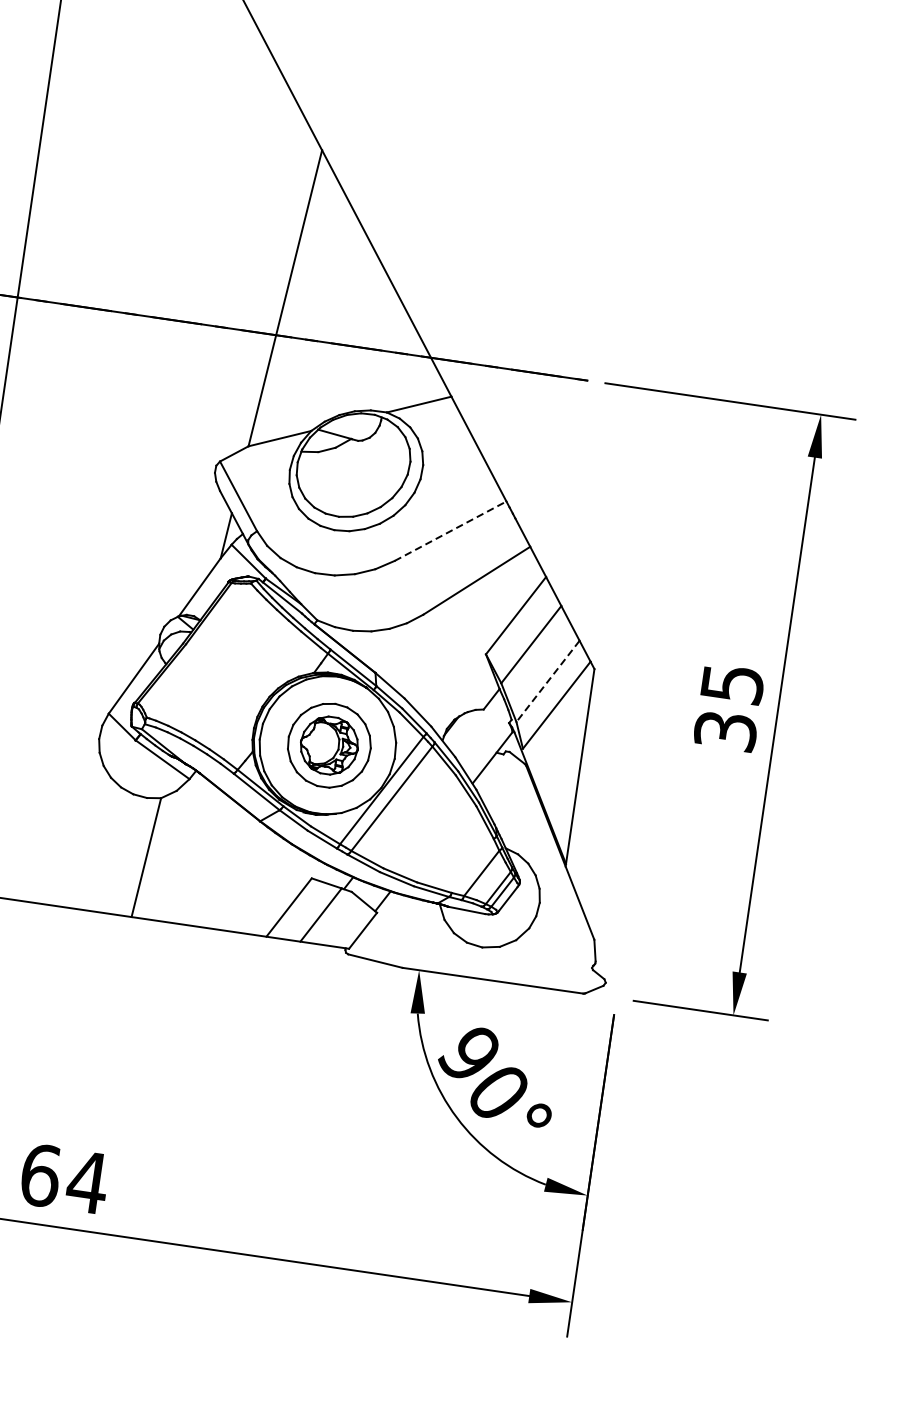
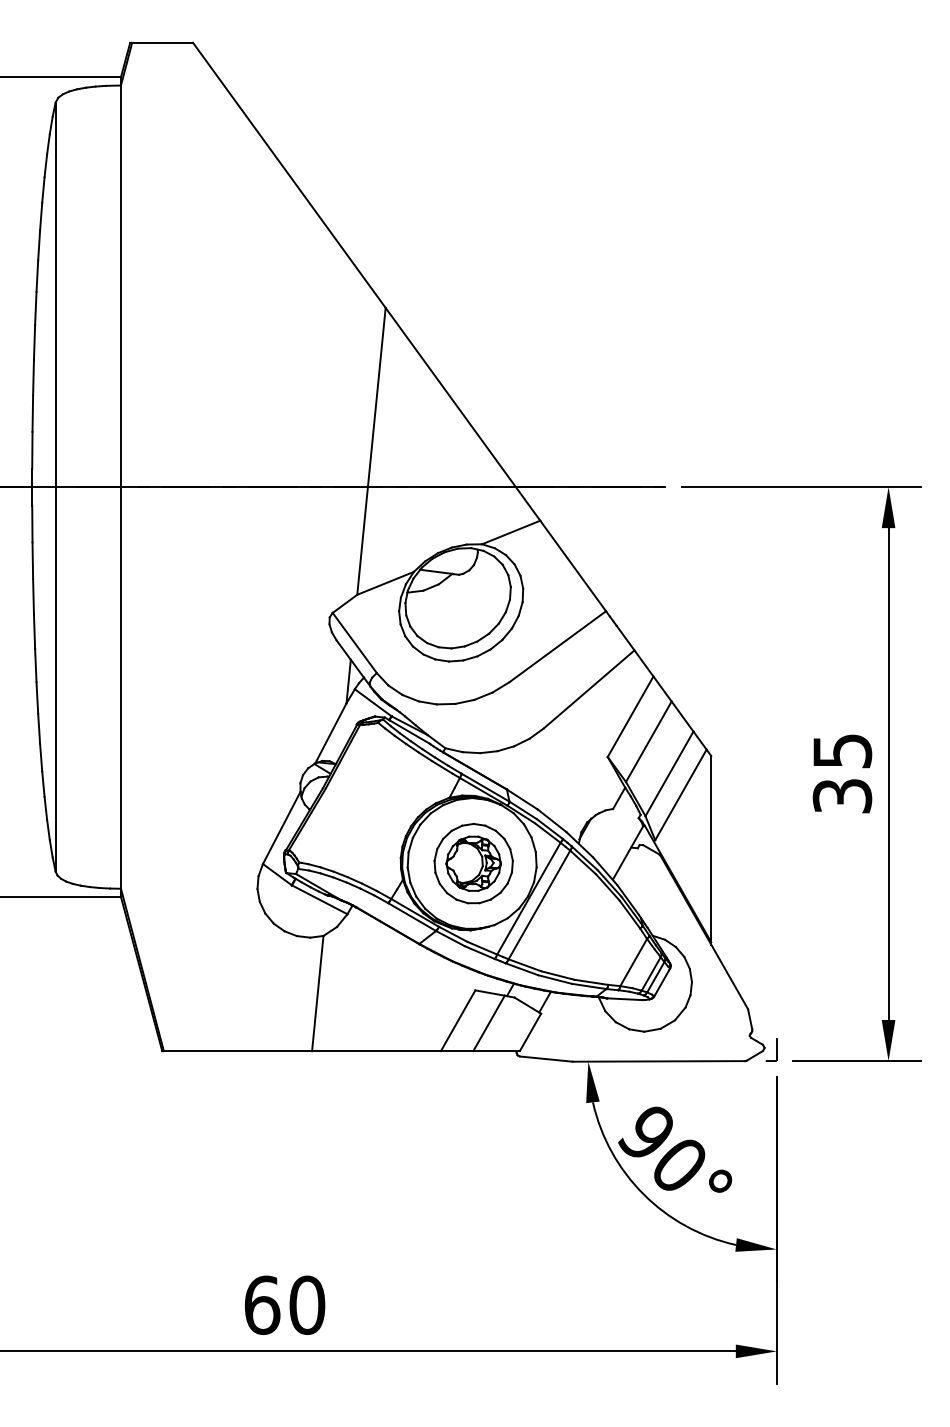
line: (450, 530) -> (557, 646), dashed -> solid
line: (548, 681) -> (669, 773), dashed -> solid
part: (612, 985) -> (771, 1049), added
text: (86, 1182) -> (306, 1305), 64 -> 60

